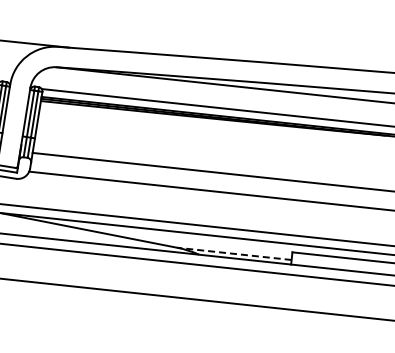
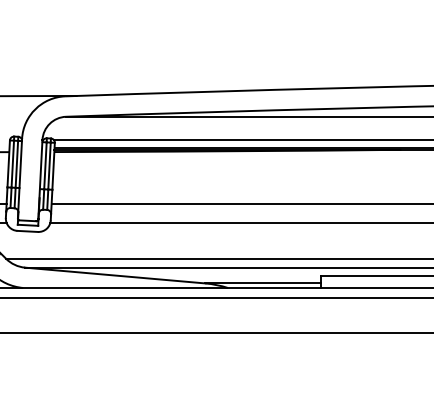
line: (233, 253) -> (262, 283), dashed -> solid

